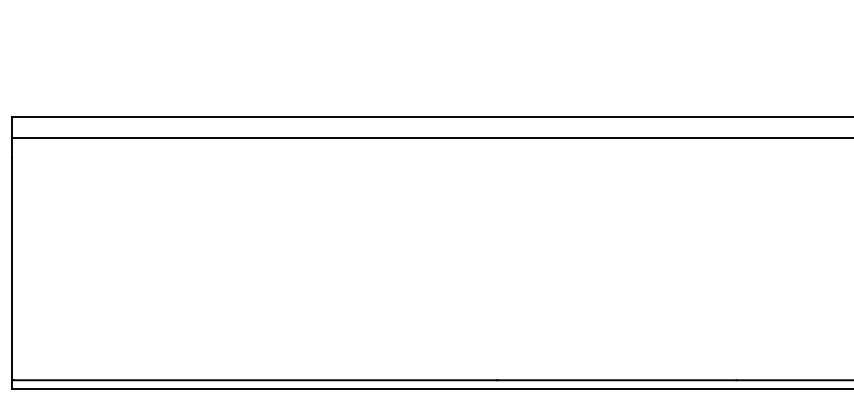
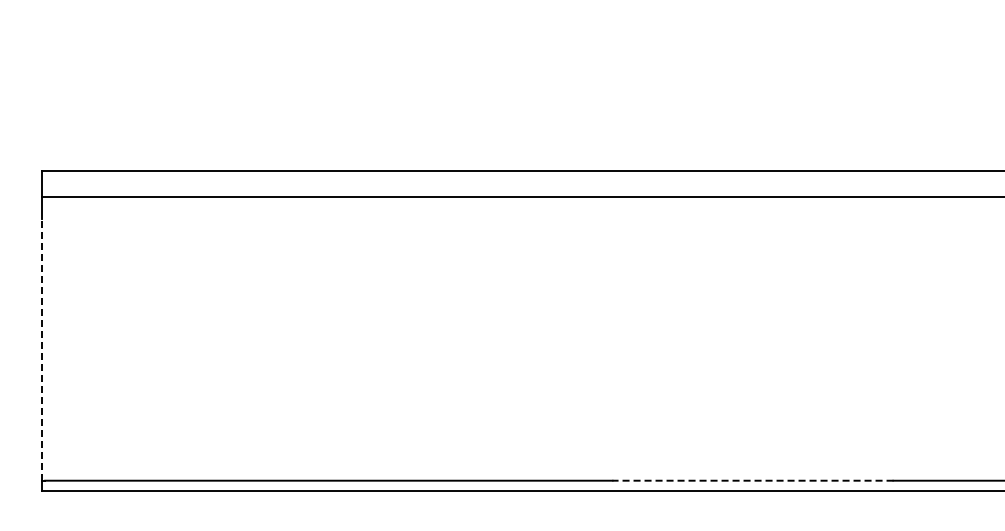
line: (11, 268) -> (42, 349), solid -> dashed
line: (616, 380) -> (752, 480), solid -> dashed

